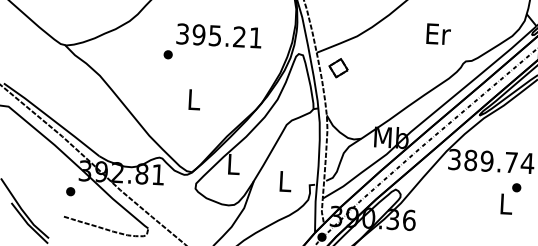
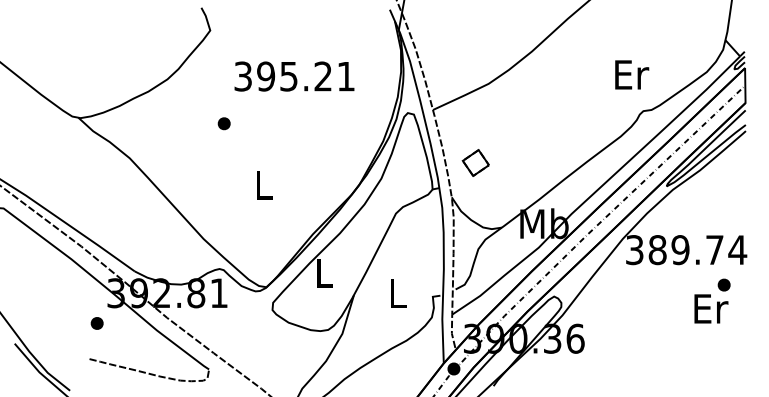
text: (438, 33) -> (632, 74), moved
text: (219, 35) -> (294, 76), moved
part: (338, 67) -> (475, 162), moved
text: (506, 203) -> (711, 308), L -> Er

